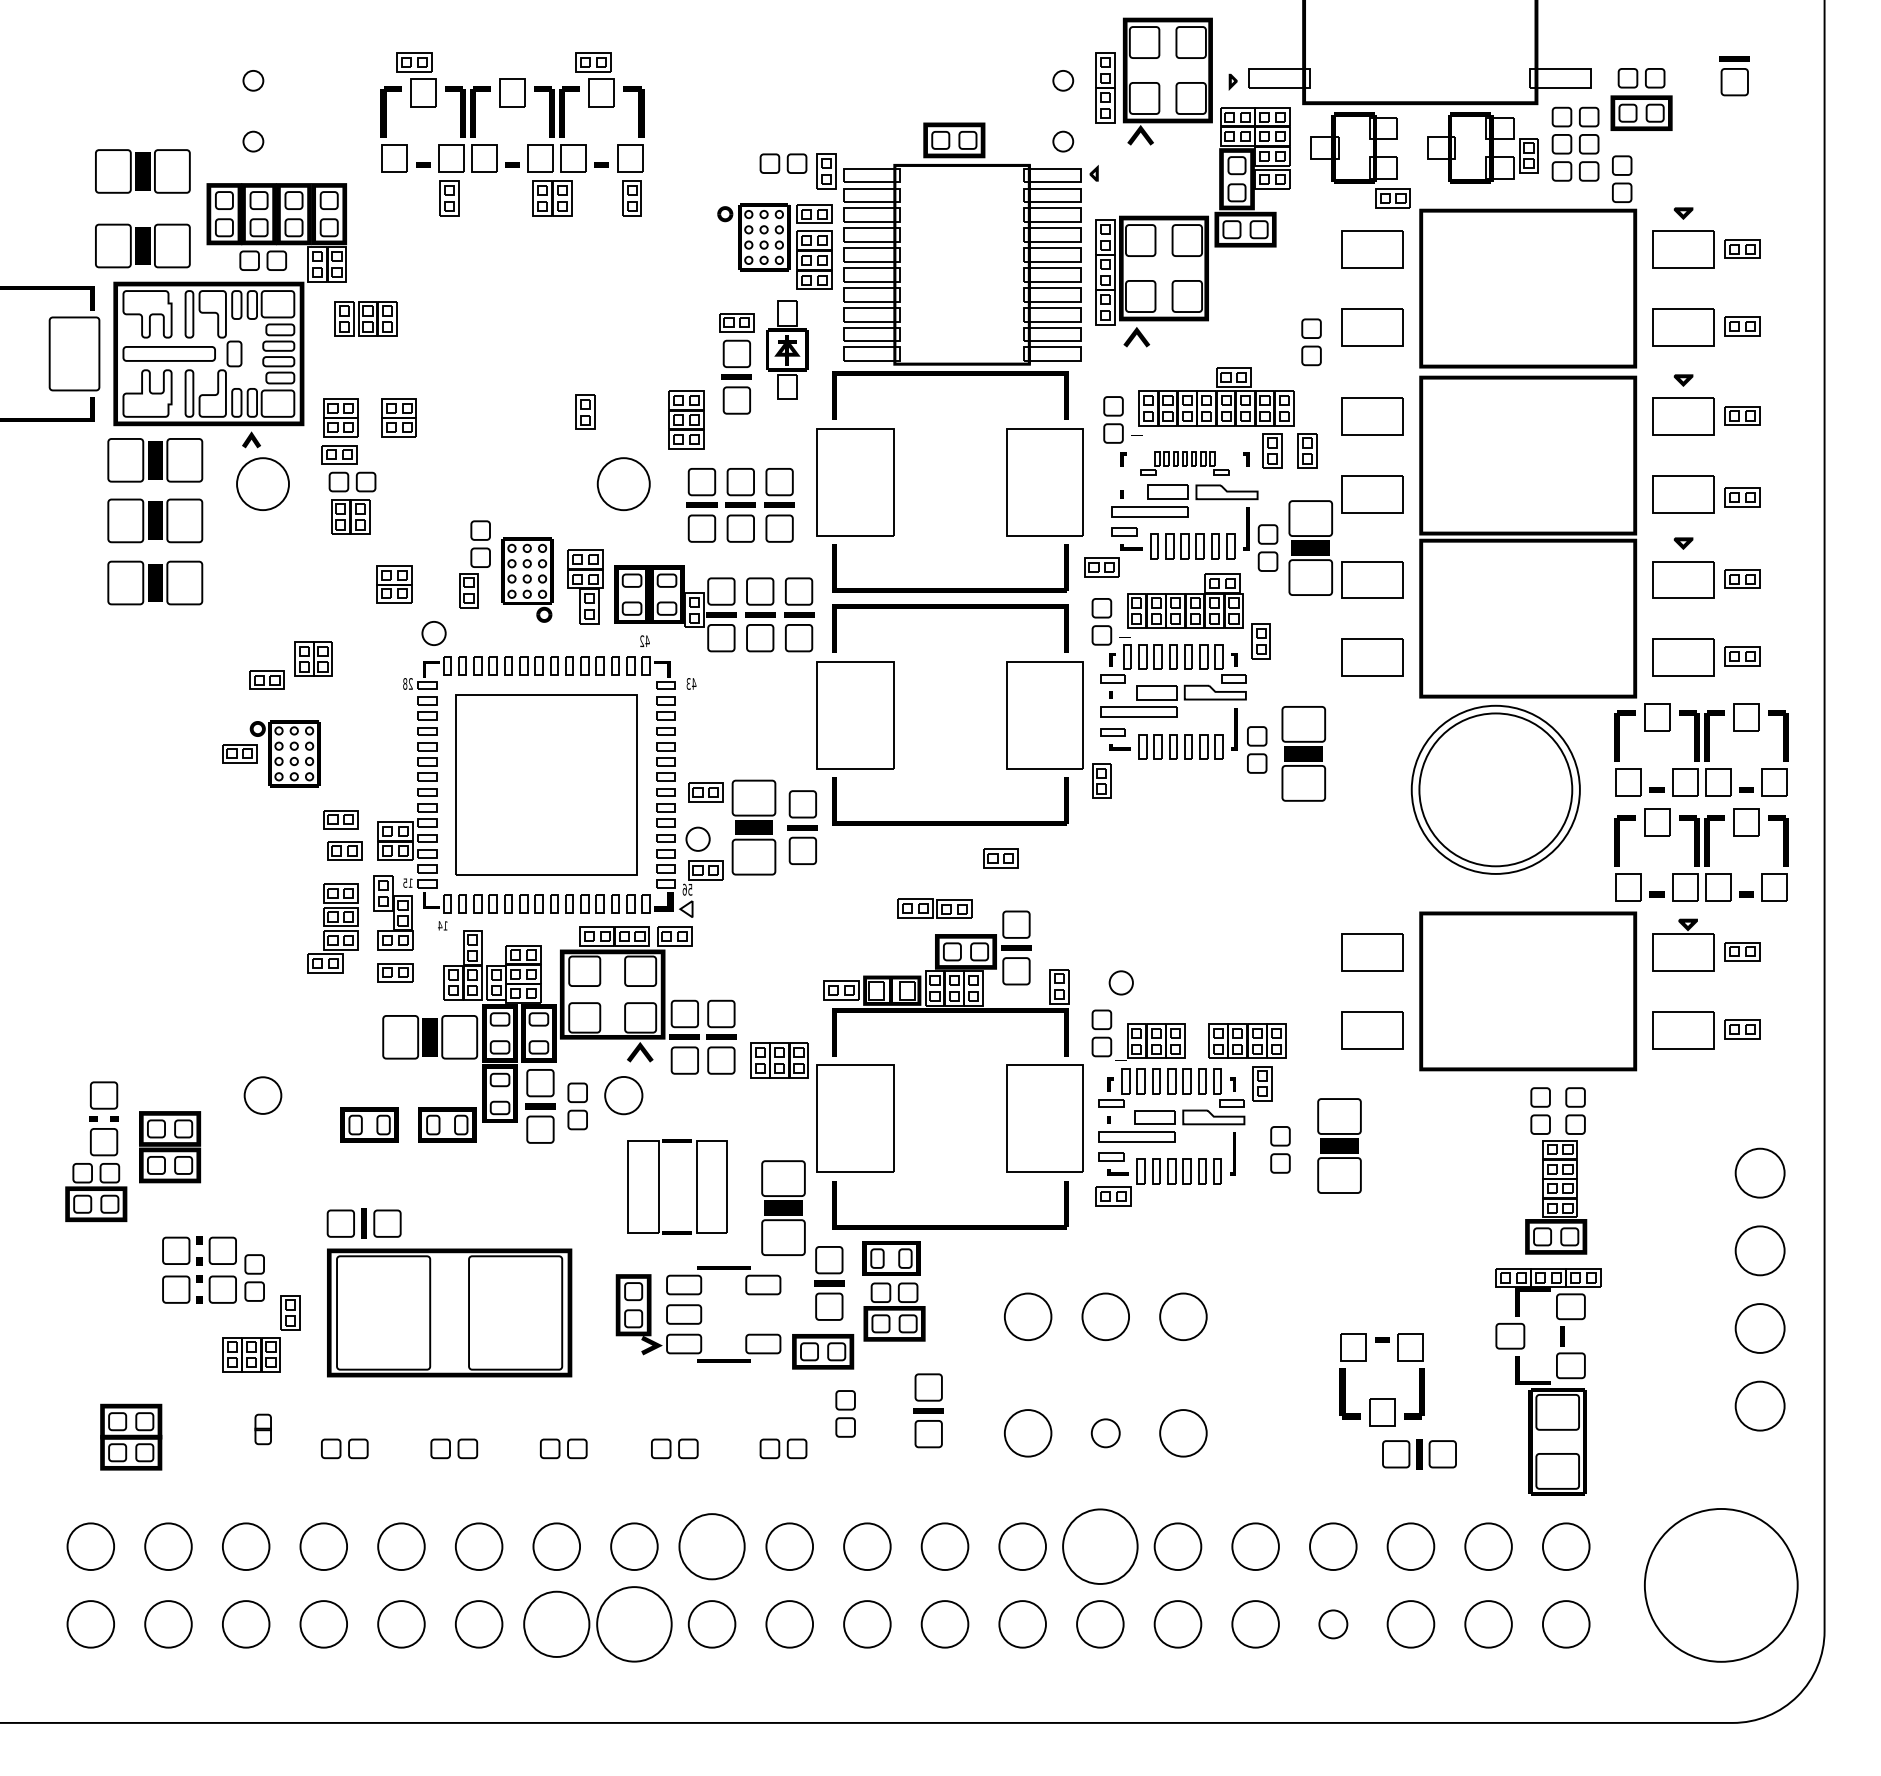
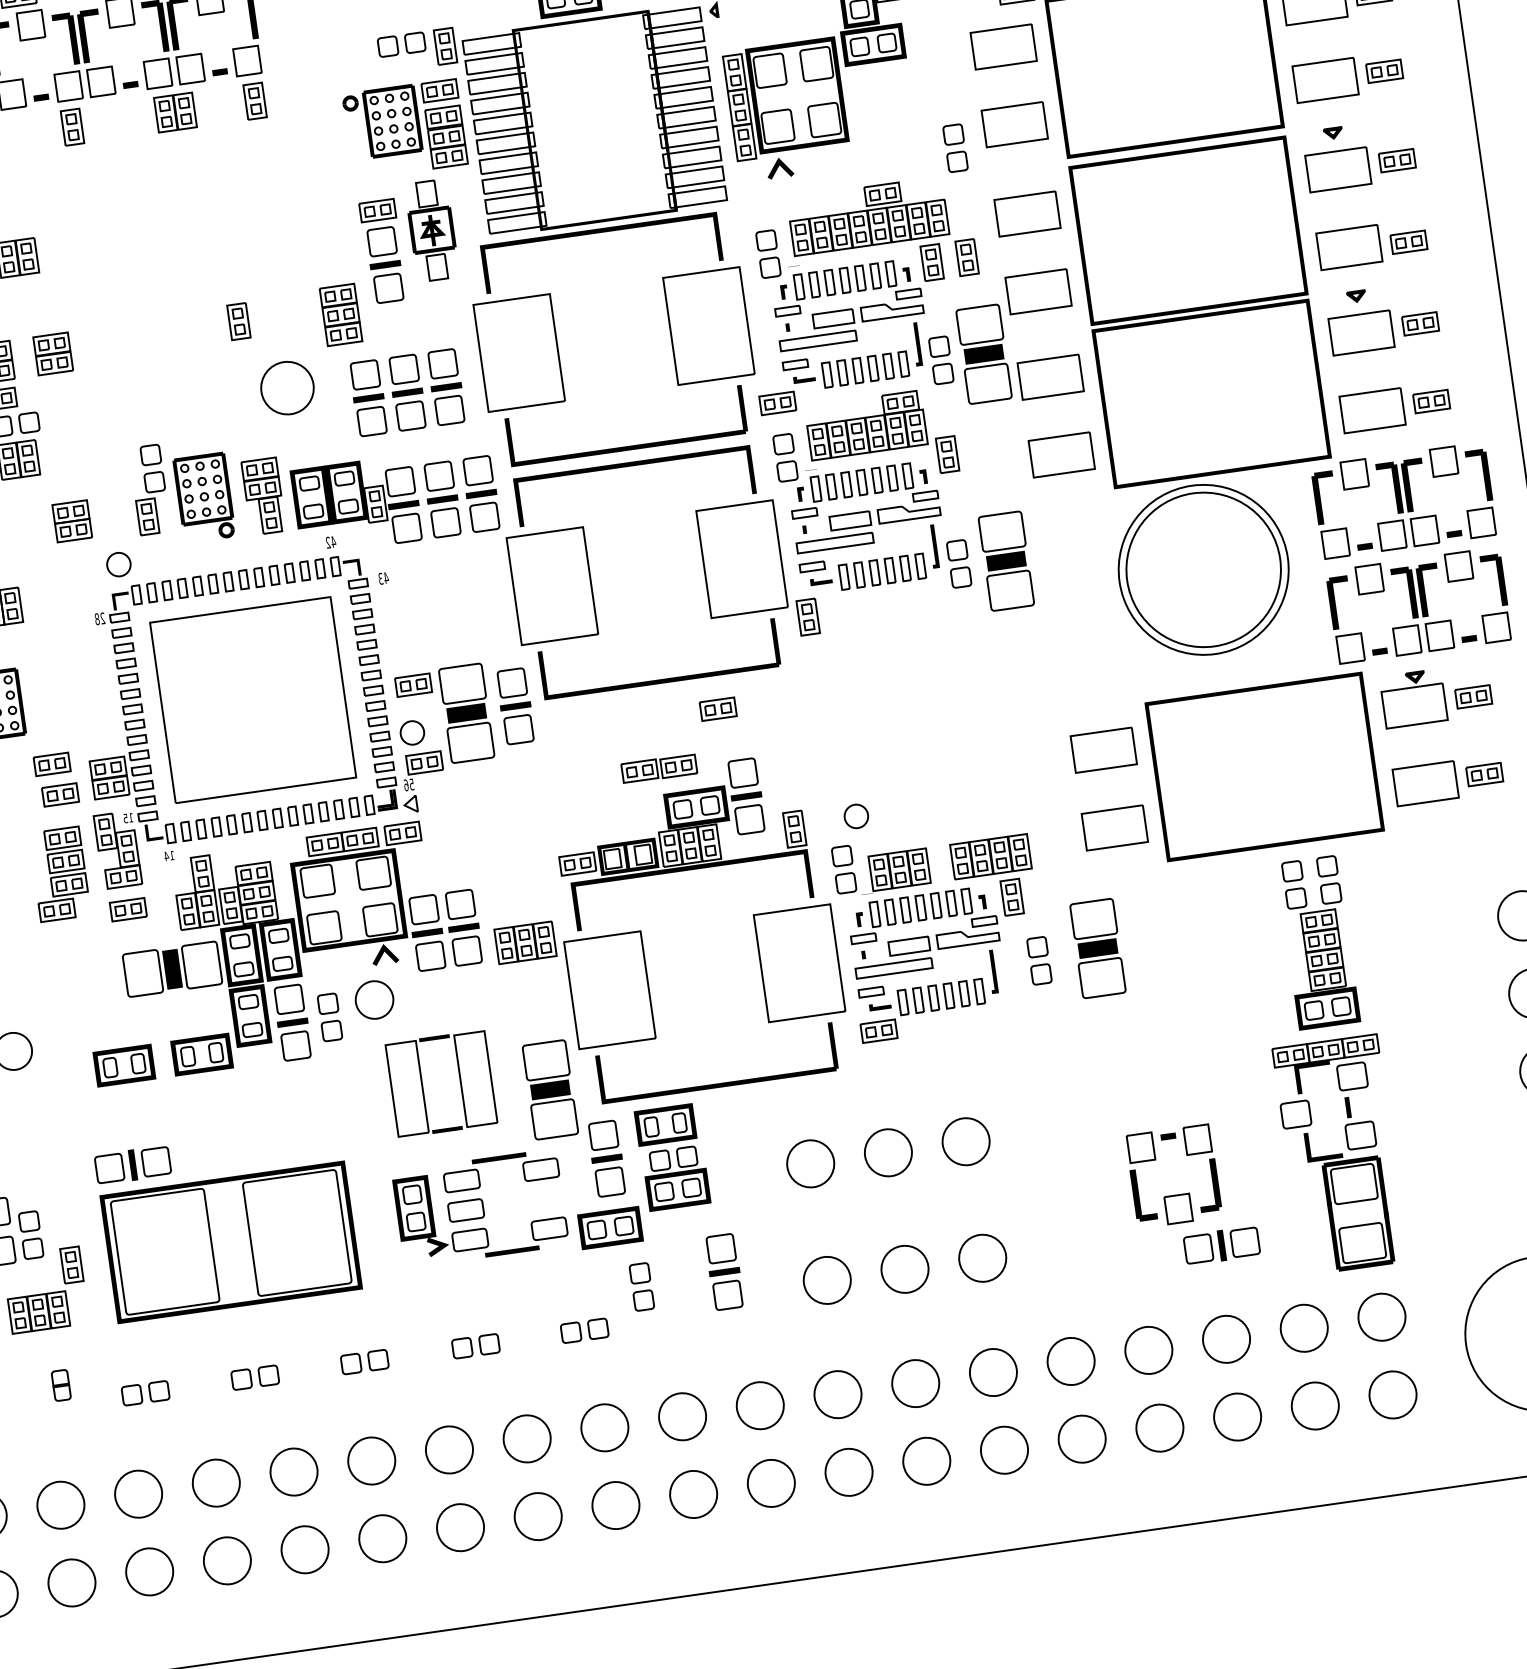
part: (1184, 462) -> (845, 286), size x1.67
circle: (1105, 1433) -> (904, 1269), size x1.67
circle: (711, 1546) -> (526, 1438), size x0.71
circle: (1100, 1546) -> (915, 1383), size x0.62
circle: (556, 1624) -> (382, 1538), size x0.71
circle: (634, 1624) -> (460, 1527), size x0.62
circle: (1333, 1624) -> (1160, 1428), size x1.67

